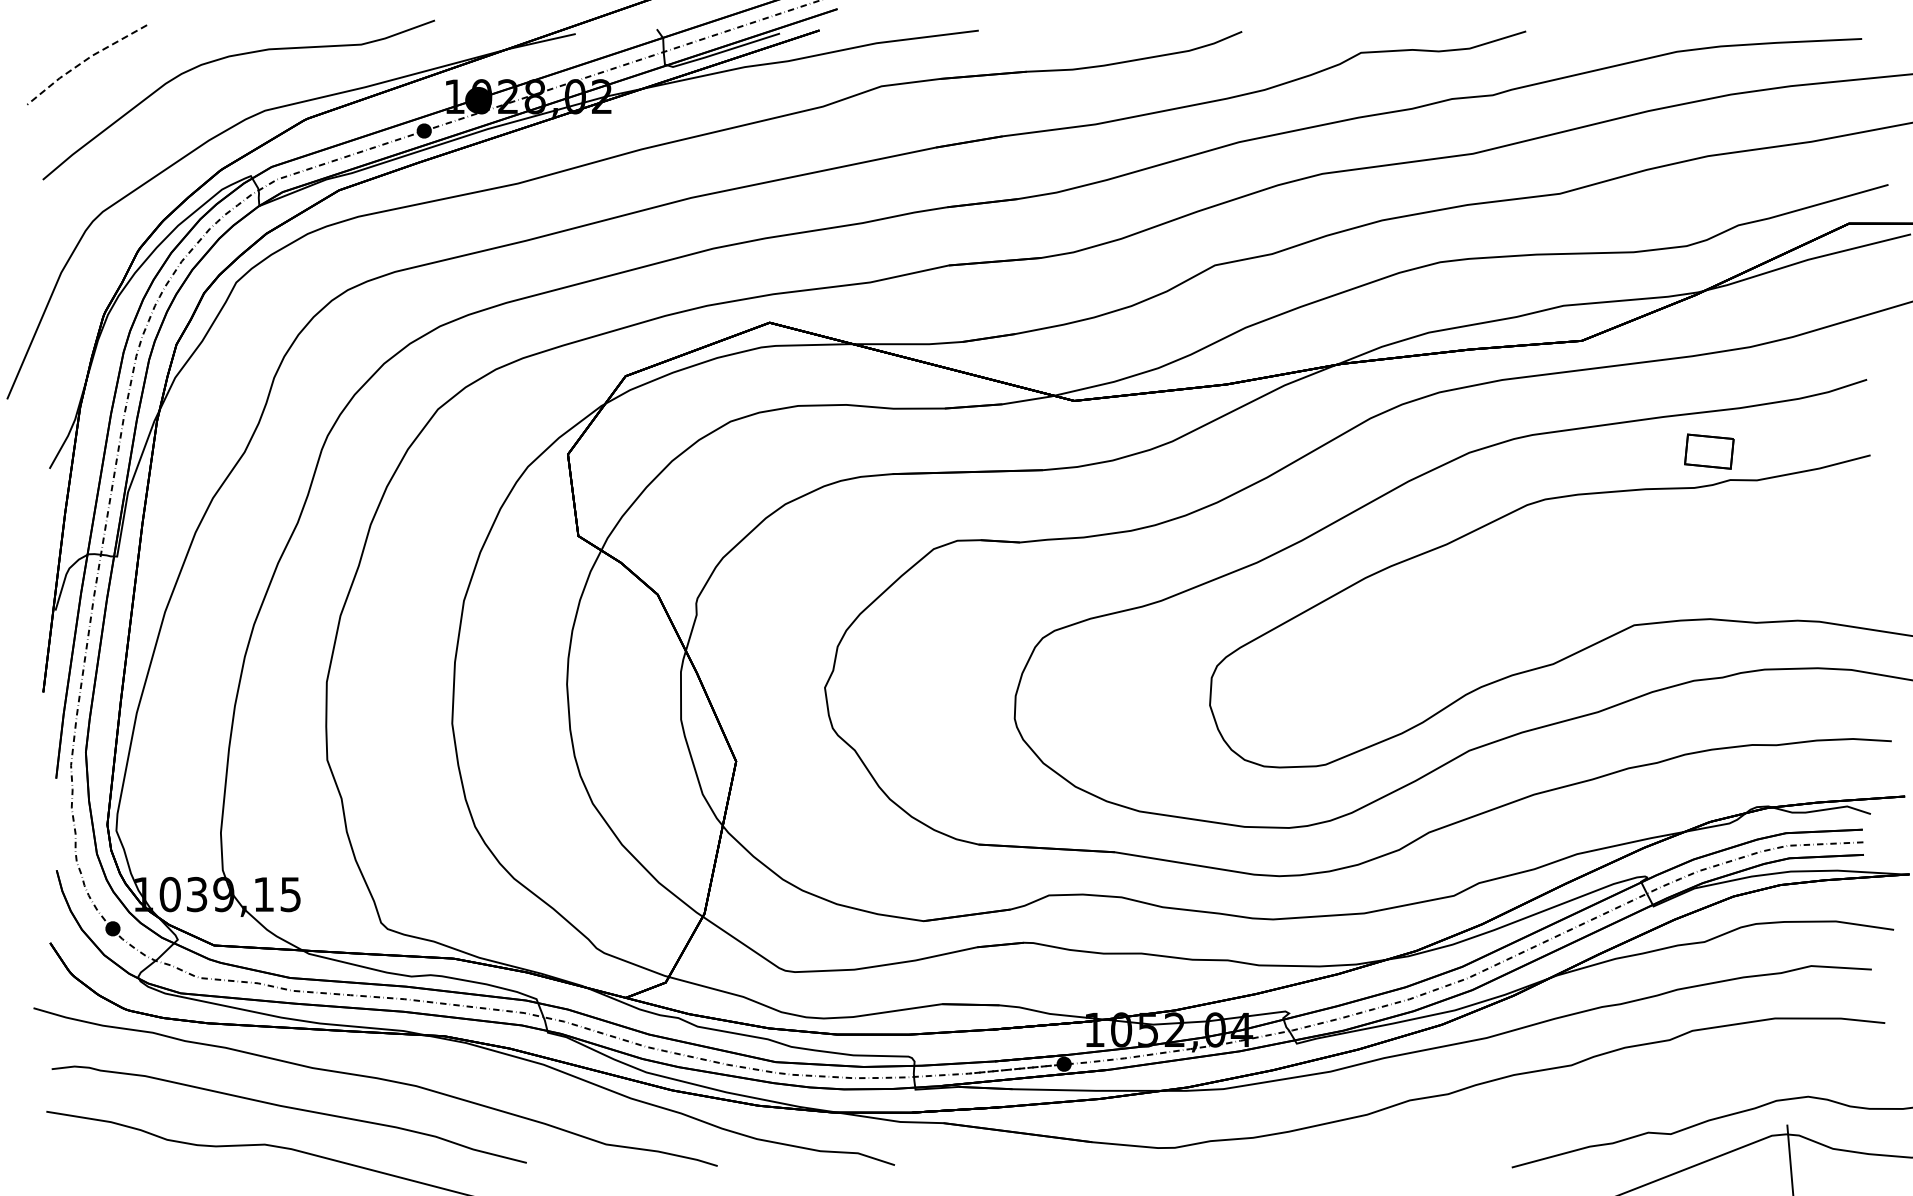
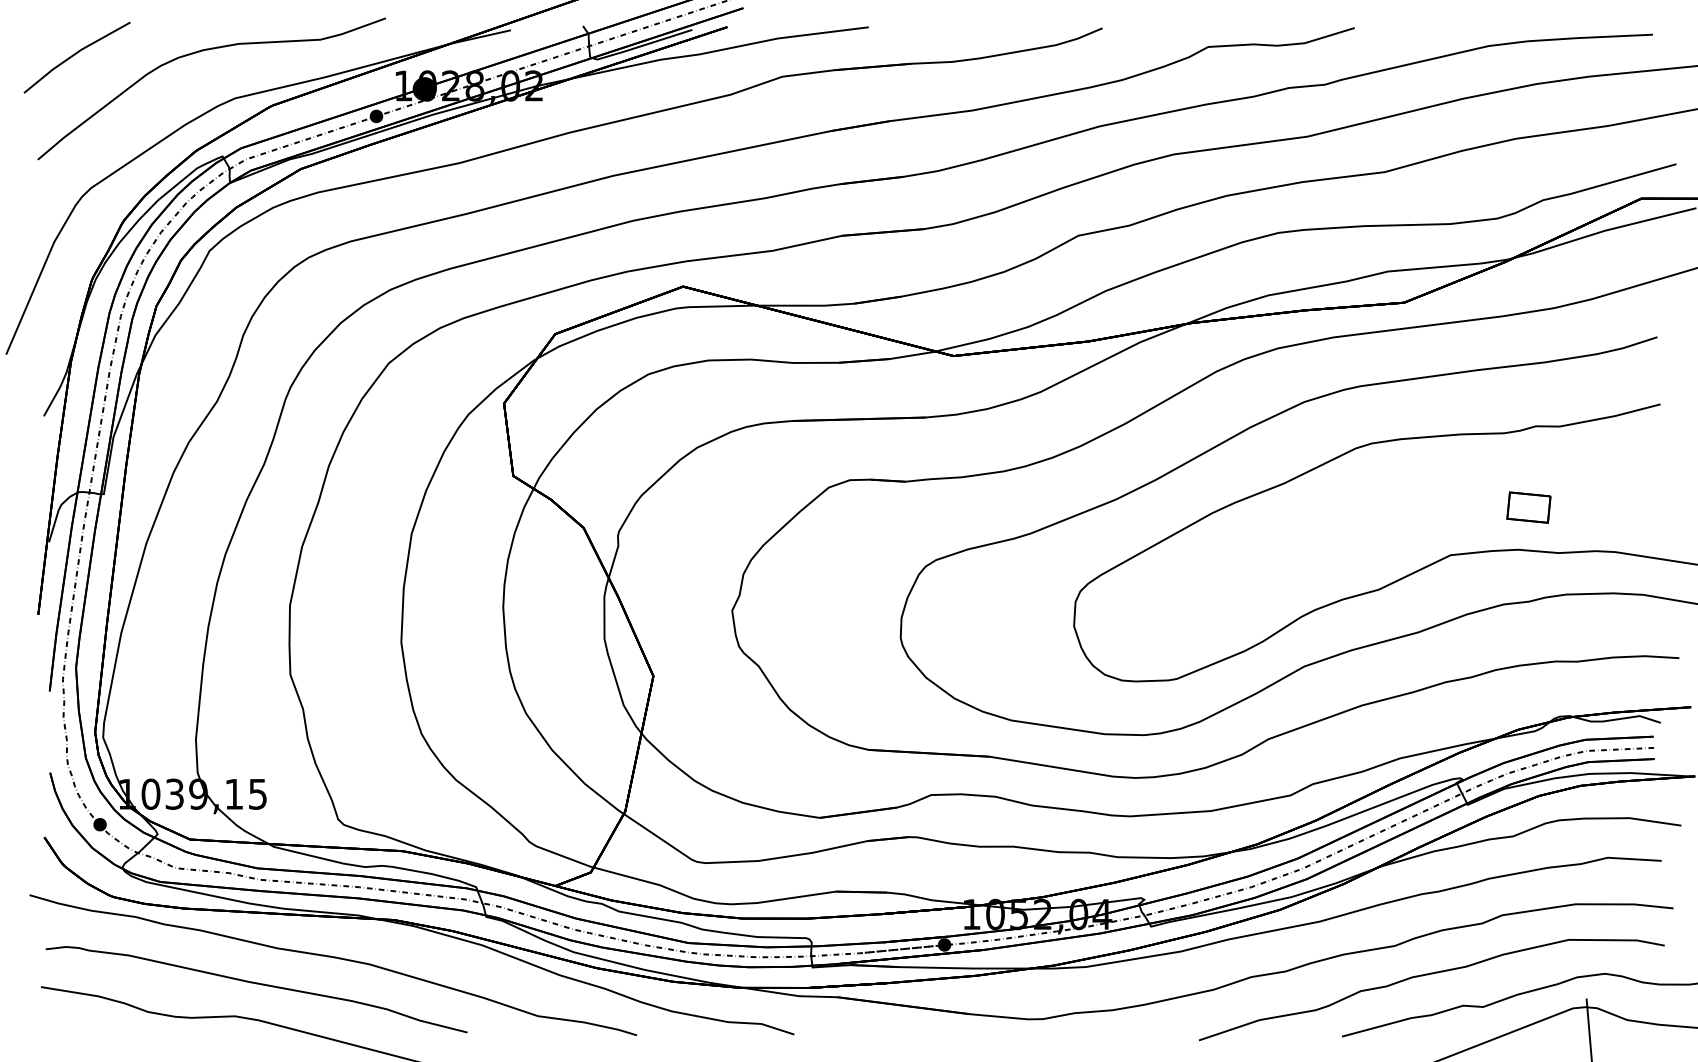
line: (84, 61) -> (74, 54), dashed -> solid
part: (1709, 451) -> (1529, 507), moved
curve: (1608, 1098) -> (1427, 975), added

